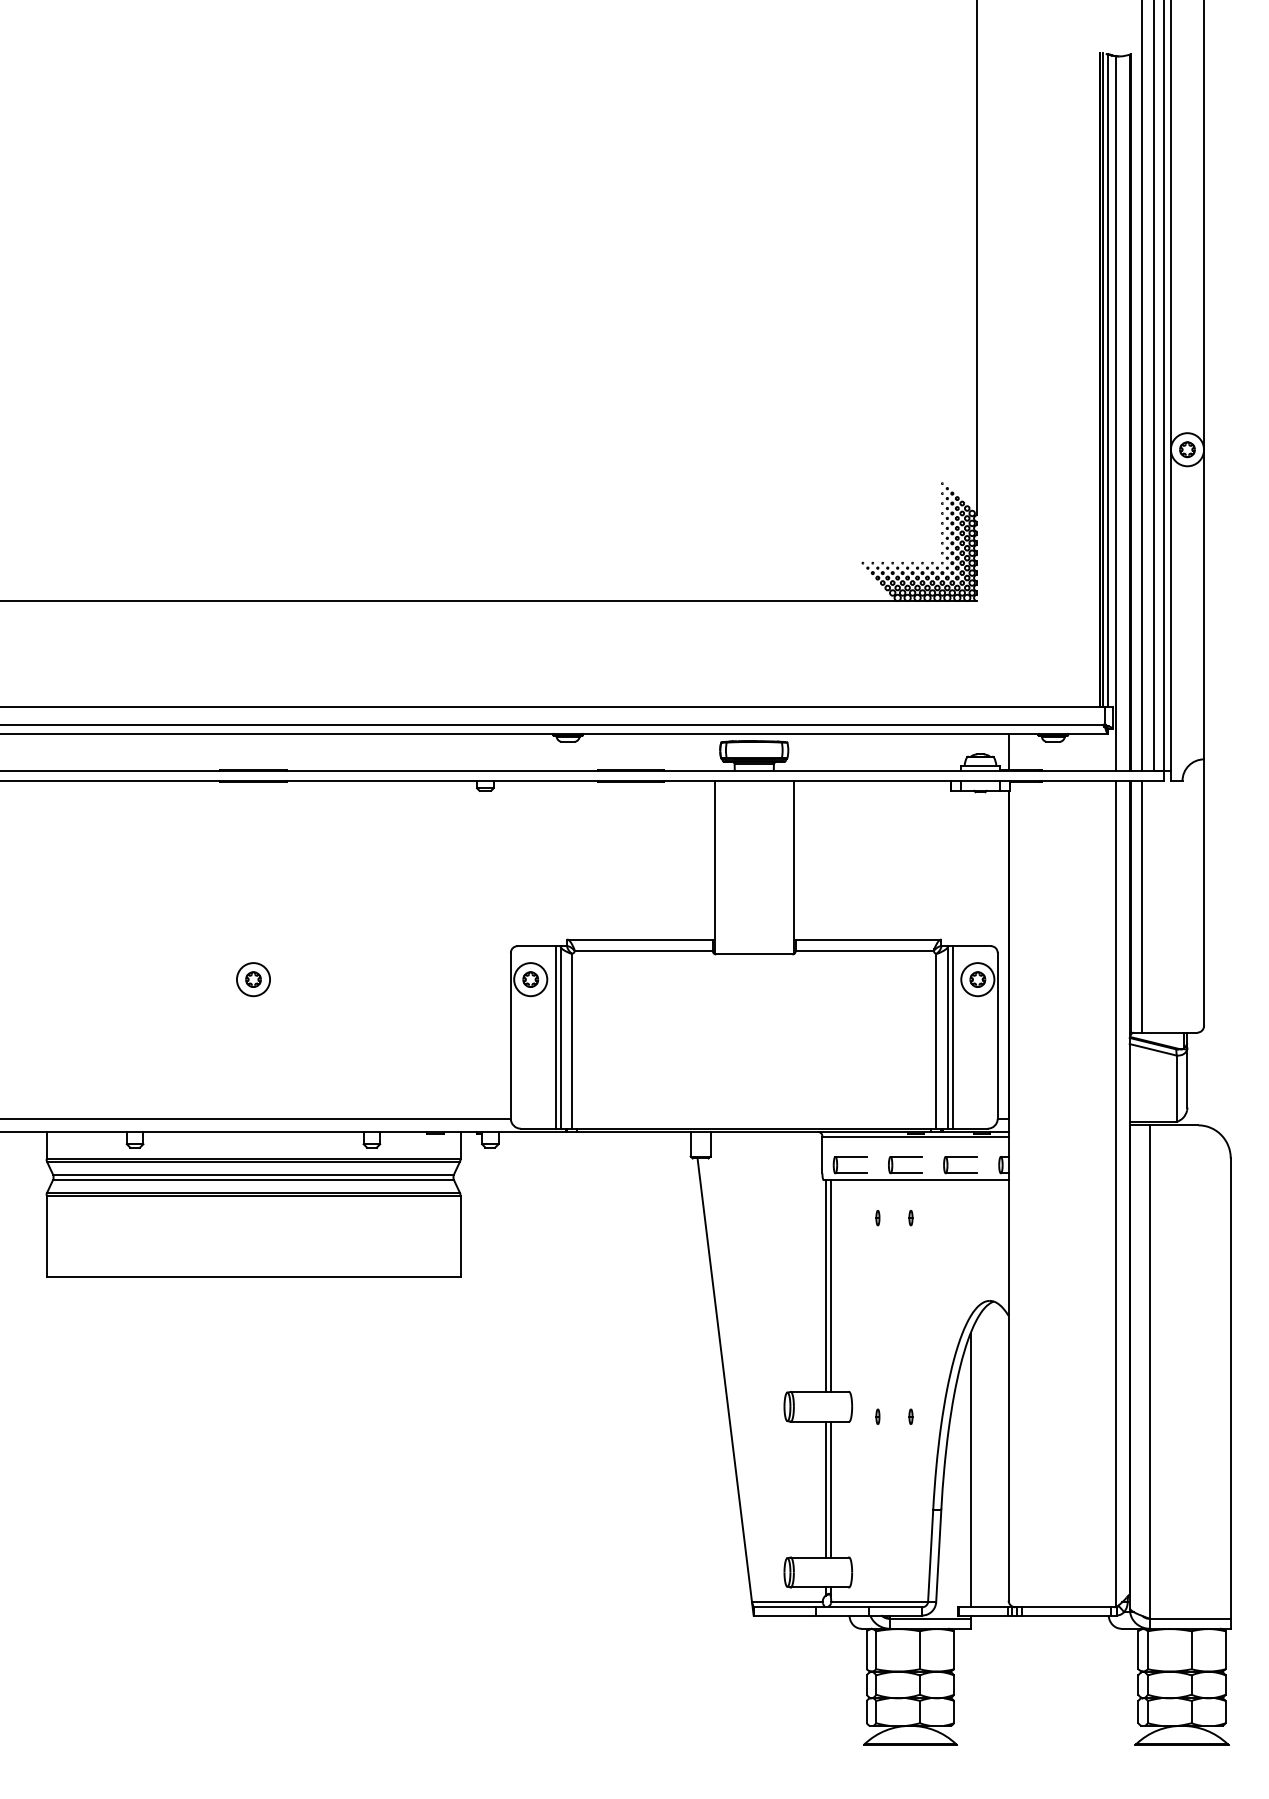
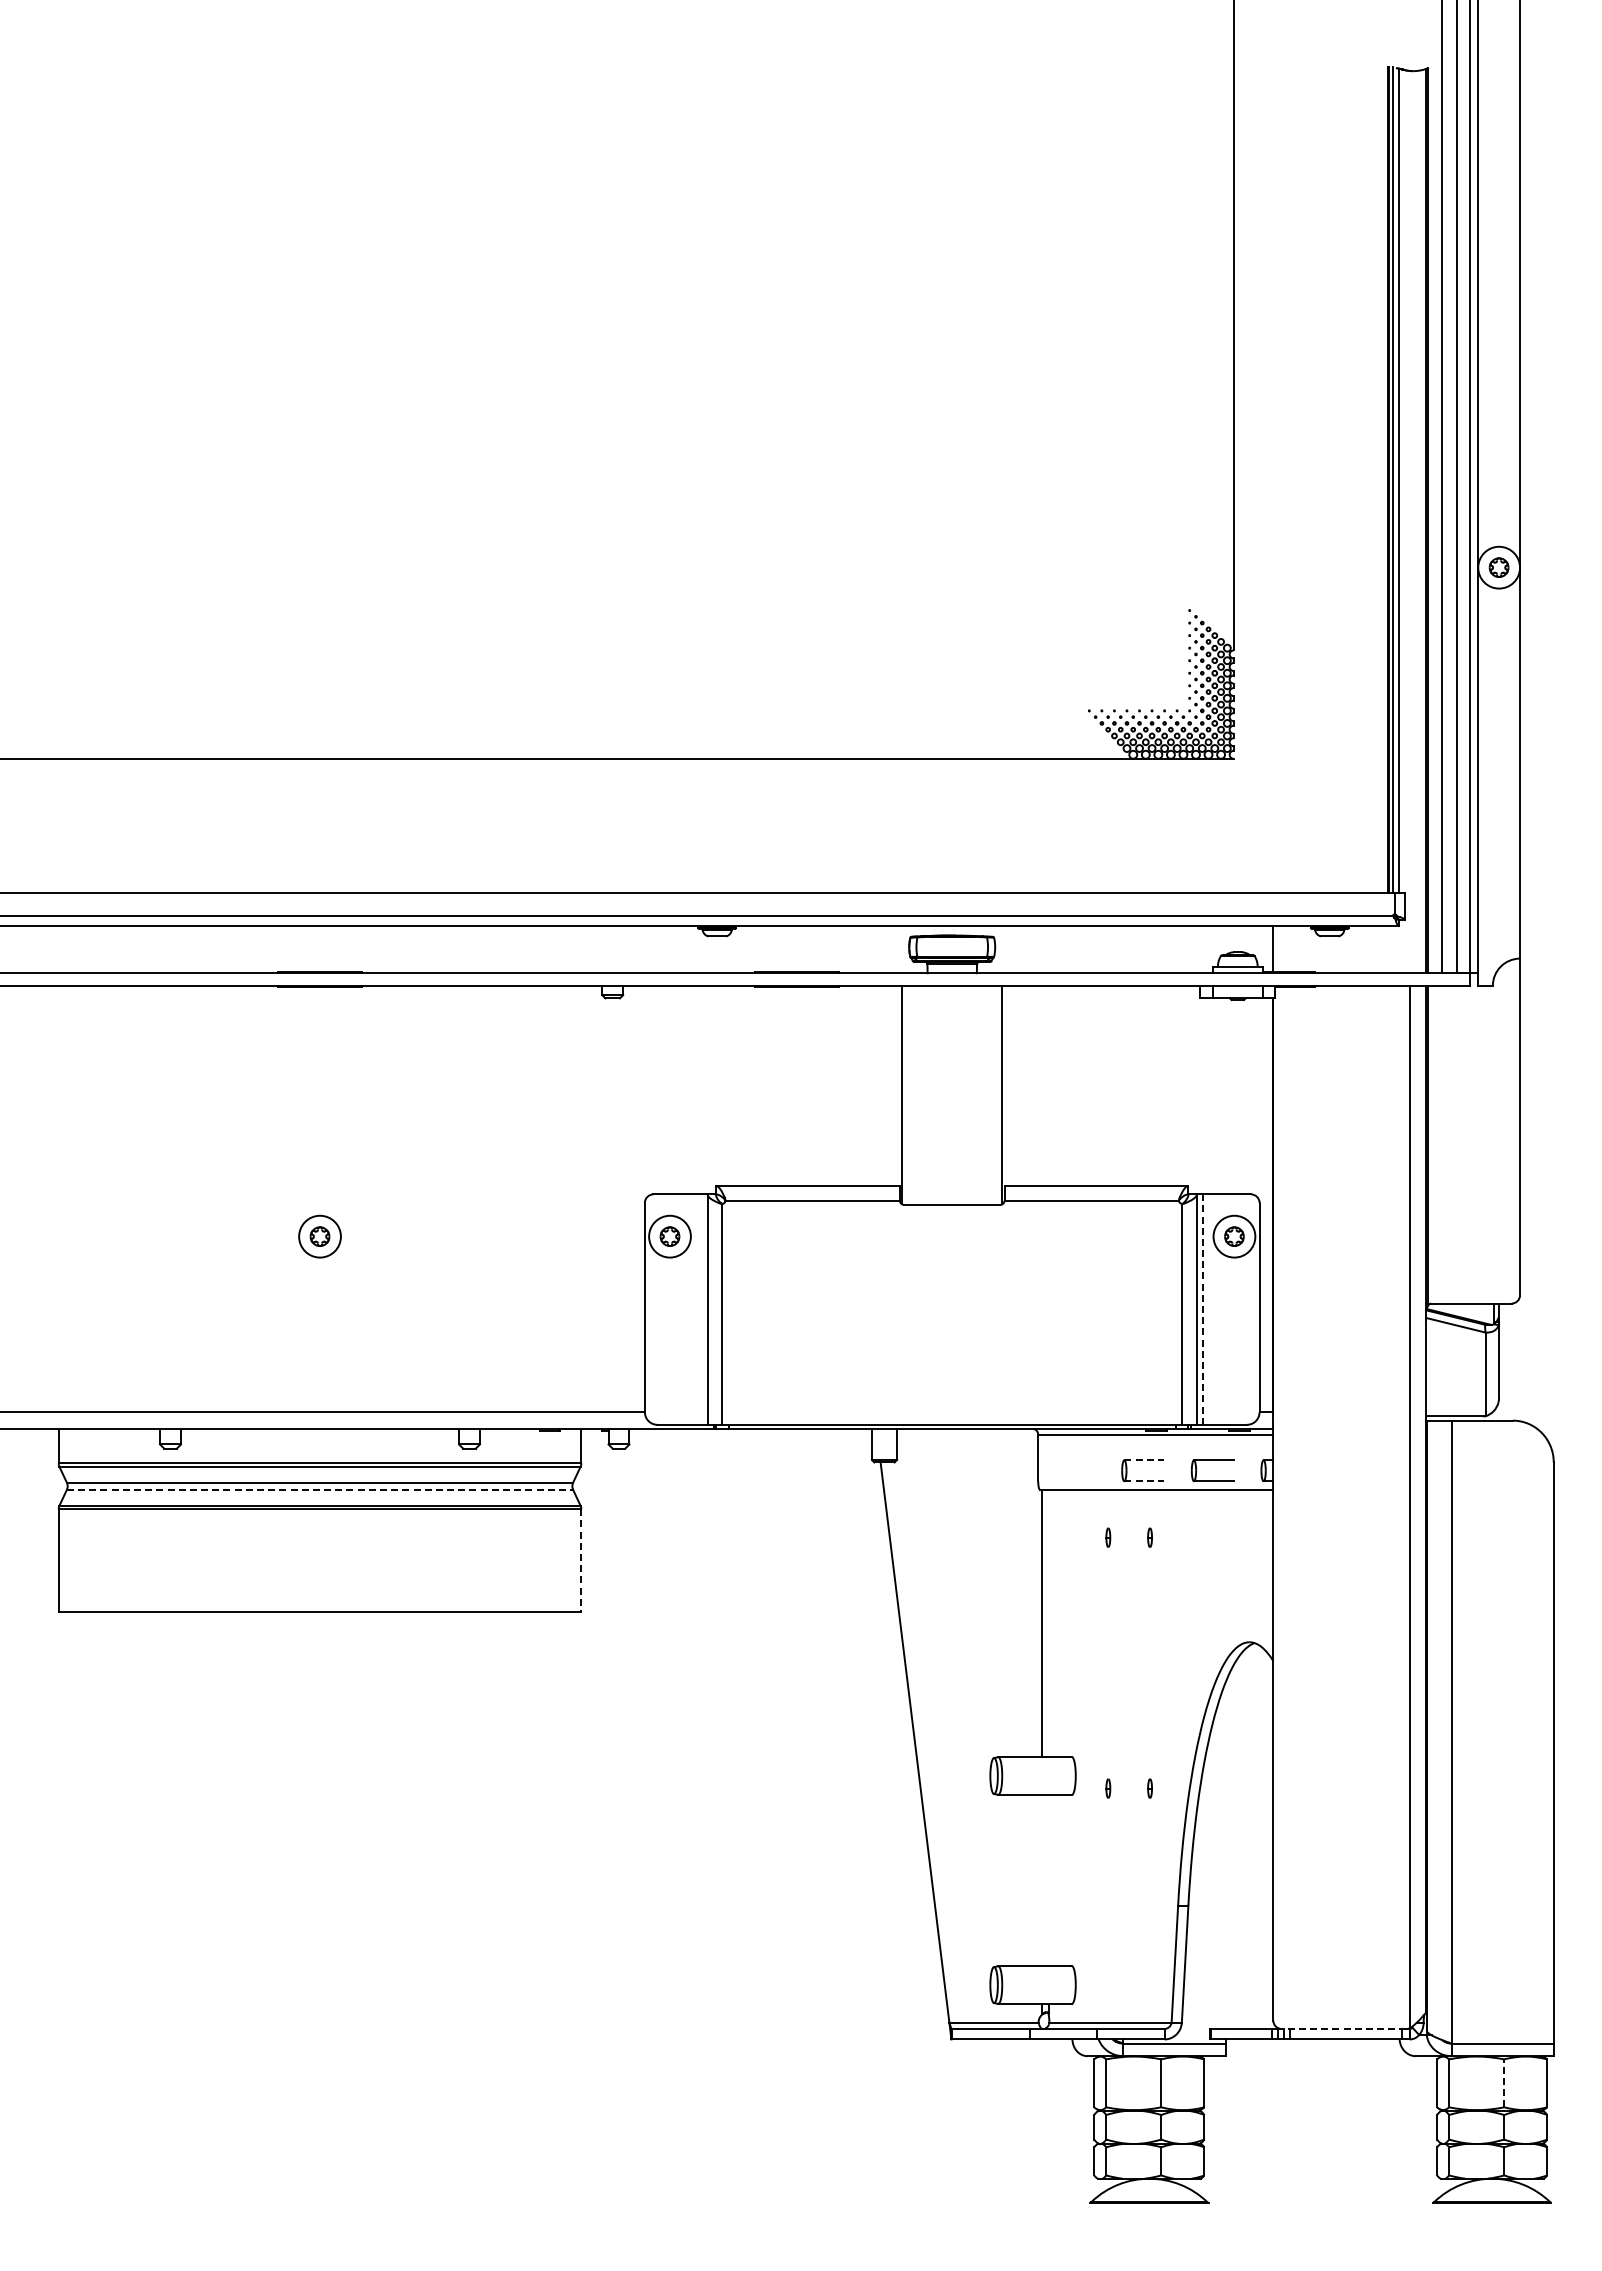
line: (1116, 413) -> (1409, 521), removed
line: (1141, 906) -> (1441, 1144), removed
line: (555, 1037) -> (701, 1309), removed
line: (953, 1037) -> (1203, 1309), solid -> dashed
part: (850, 1156) -> (1073, 1460), removed
line: (906, 1156) -> (1144, 1460), solid -> dashed
line: (906, 1173) -> (1144, 1481), solid -> dashed
line: (253, 1179) -> (320, 1489), solid -> dashed
line: (460, 1236) -> (581, 1561), solid -> dashed
line: (830, 1286) -> (1048, 1623), removed
line: (970, 1469) -> (1225, 1855), removed
line: (825, 1489) -> (1042, 1880), removed
line: (830, 1489) -> (1048, 1880), removed
line: (1064, 1607) -> (1343, 2029), solid -> dashed
line: (1191, 1650) -> (1504, 2083), solid -> dashed

